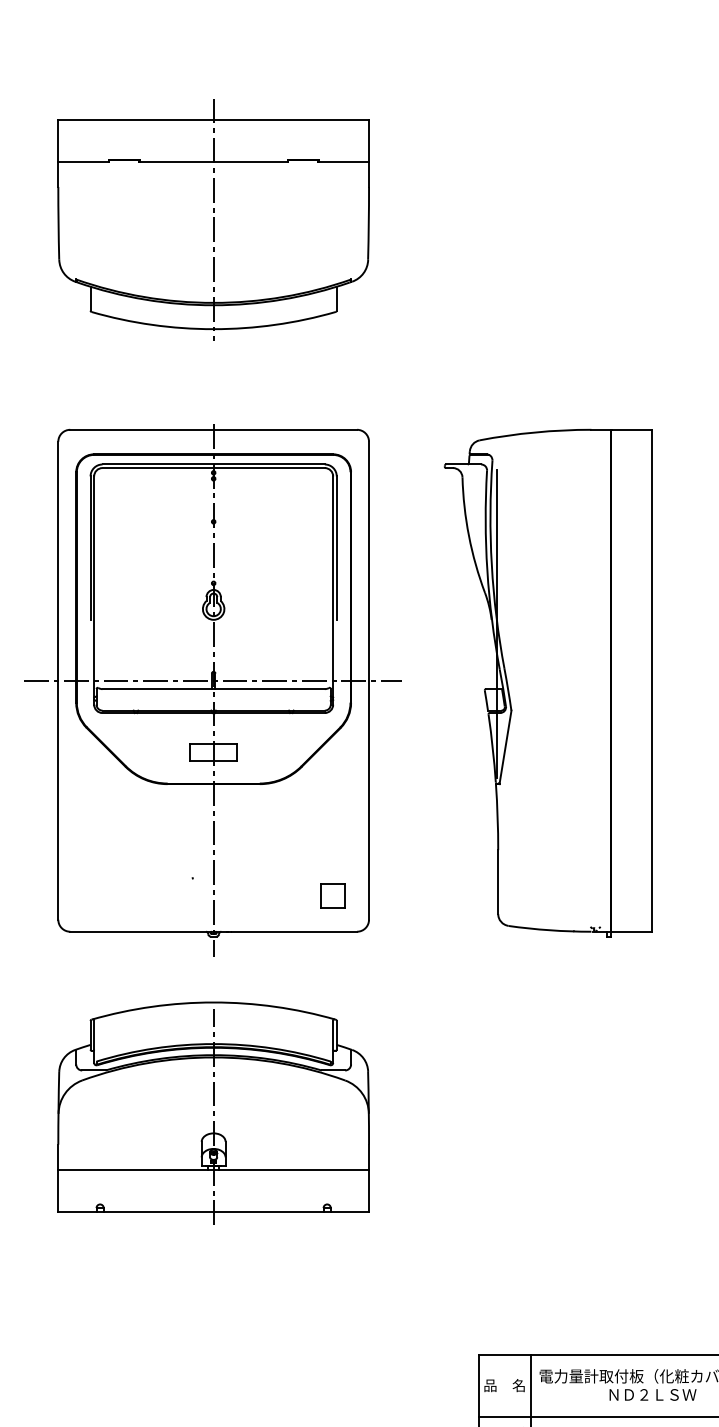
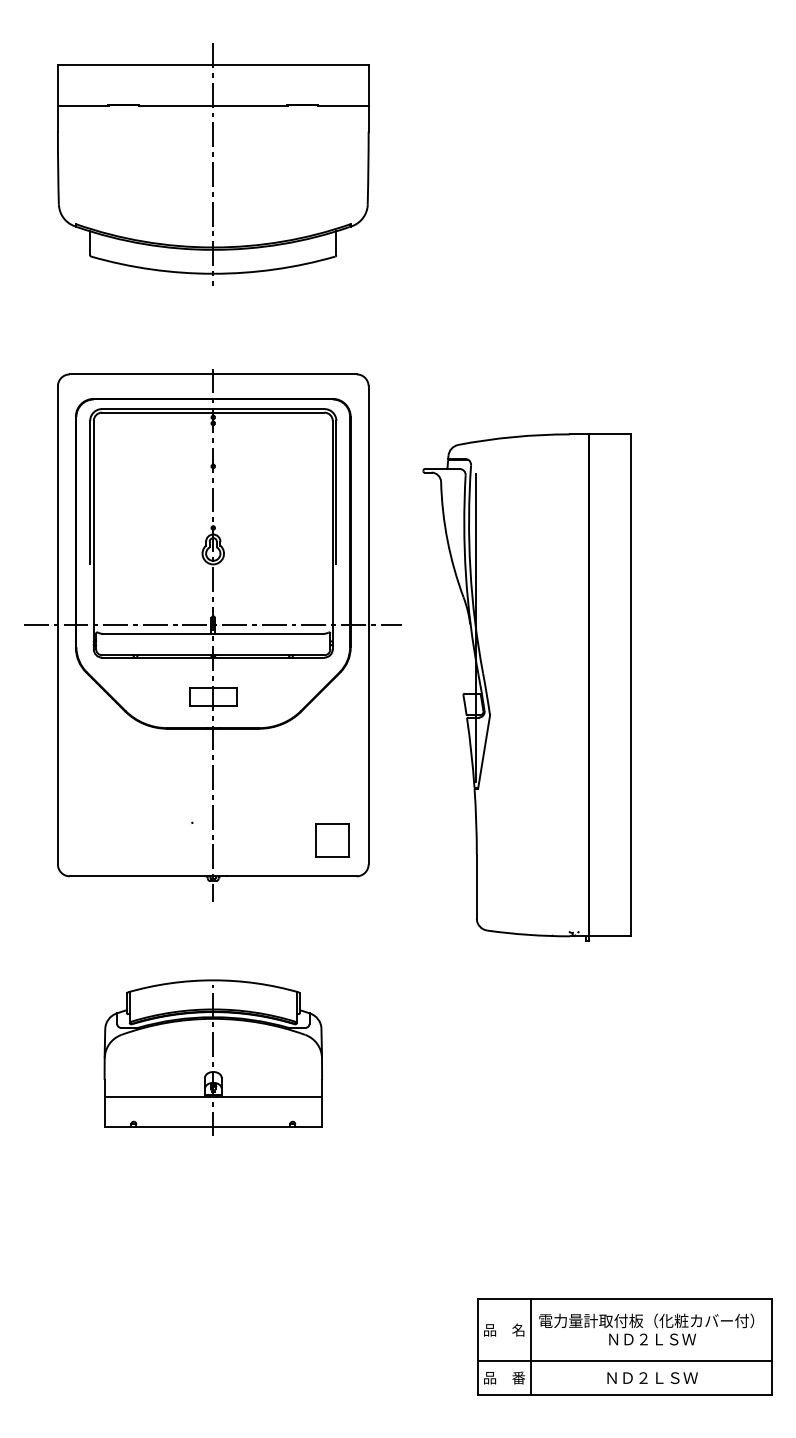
part: (547, 682) -> (526, 687), moved
part: (332, 895) -> (332, 840), size x1.4
part: (213, 1112) -> (213, 1057), size x0.7

